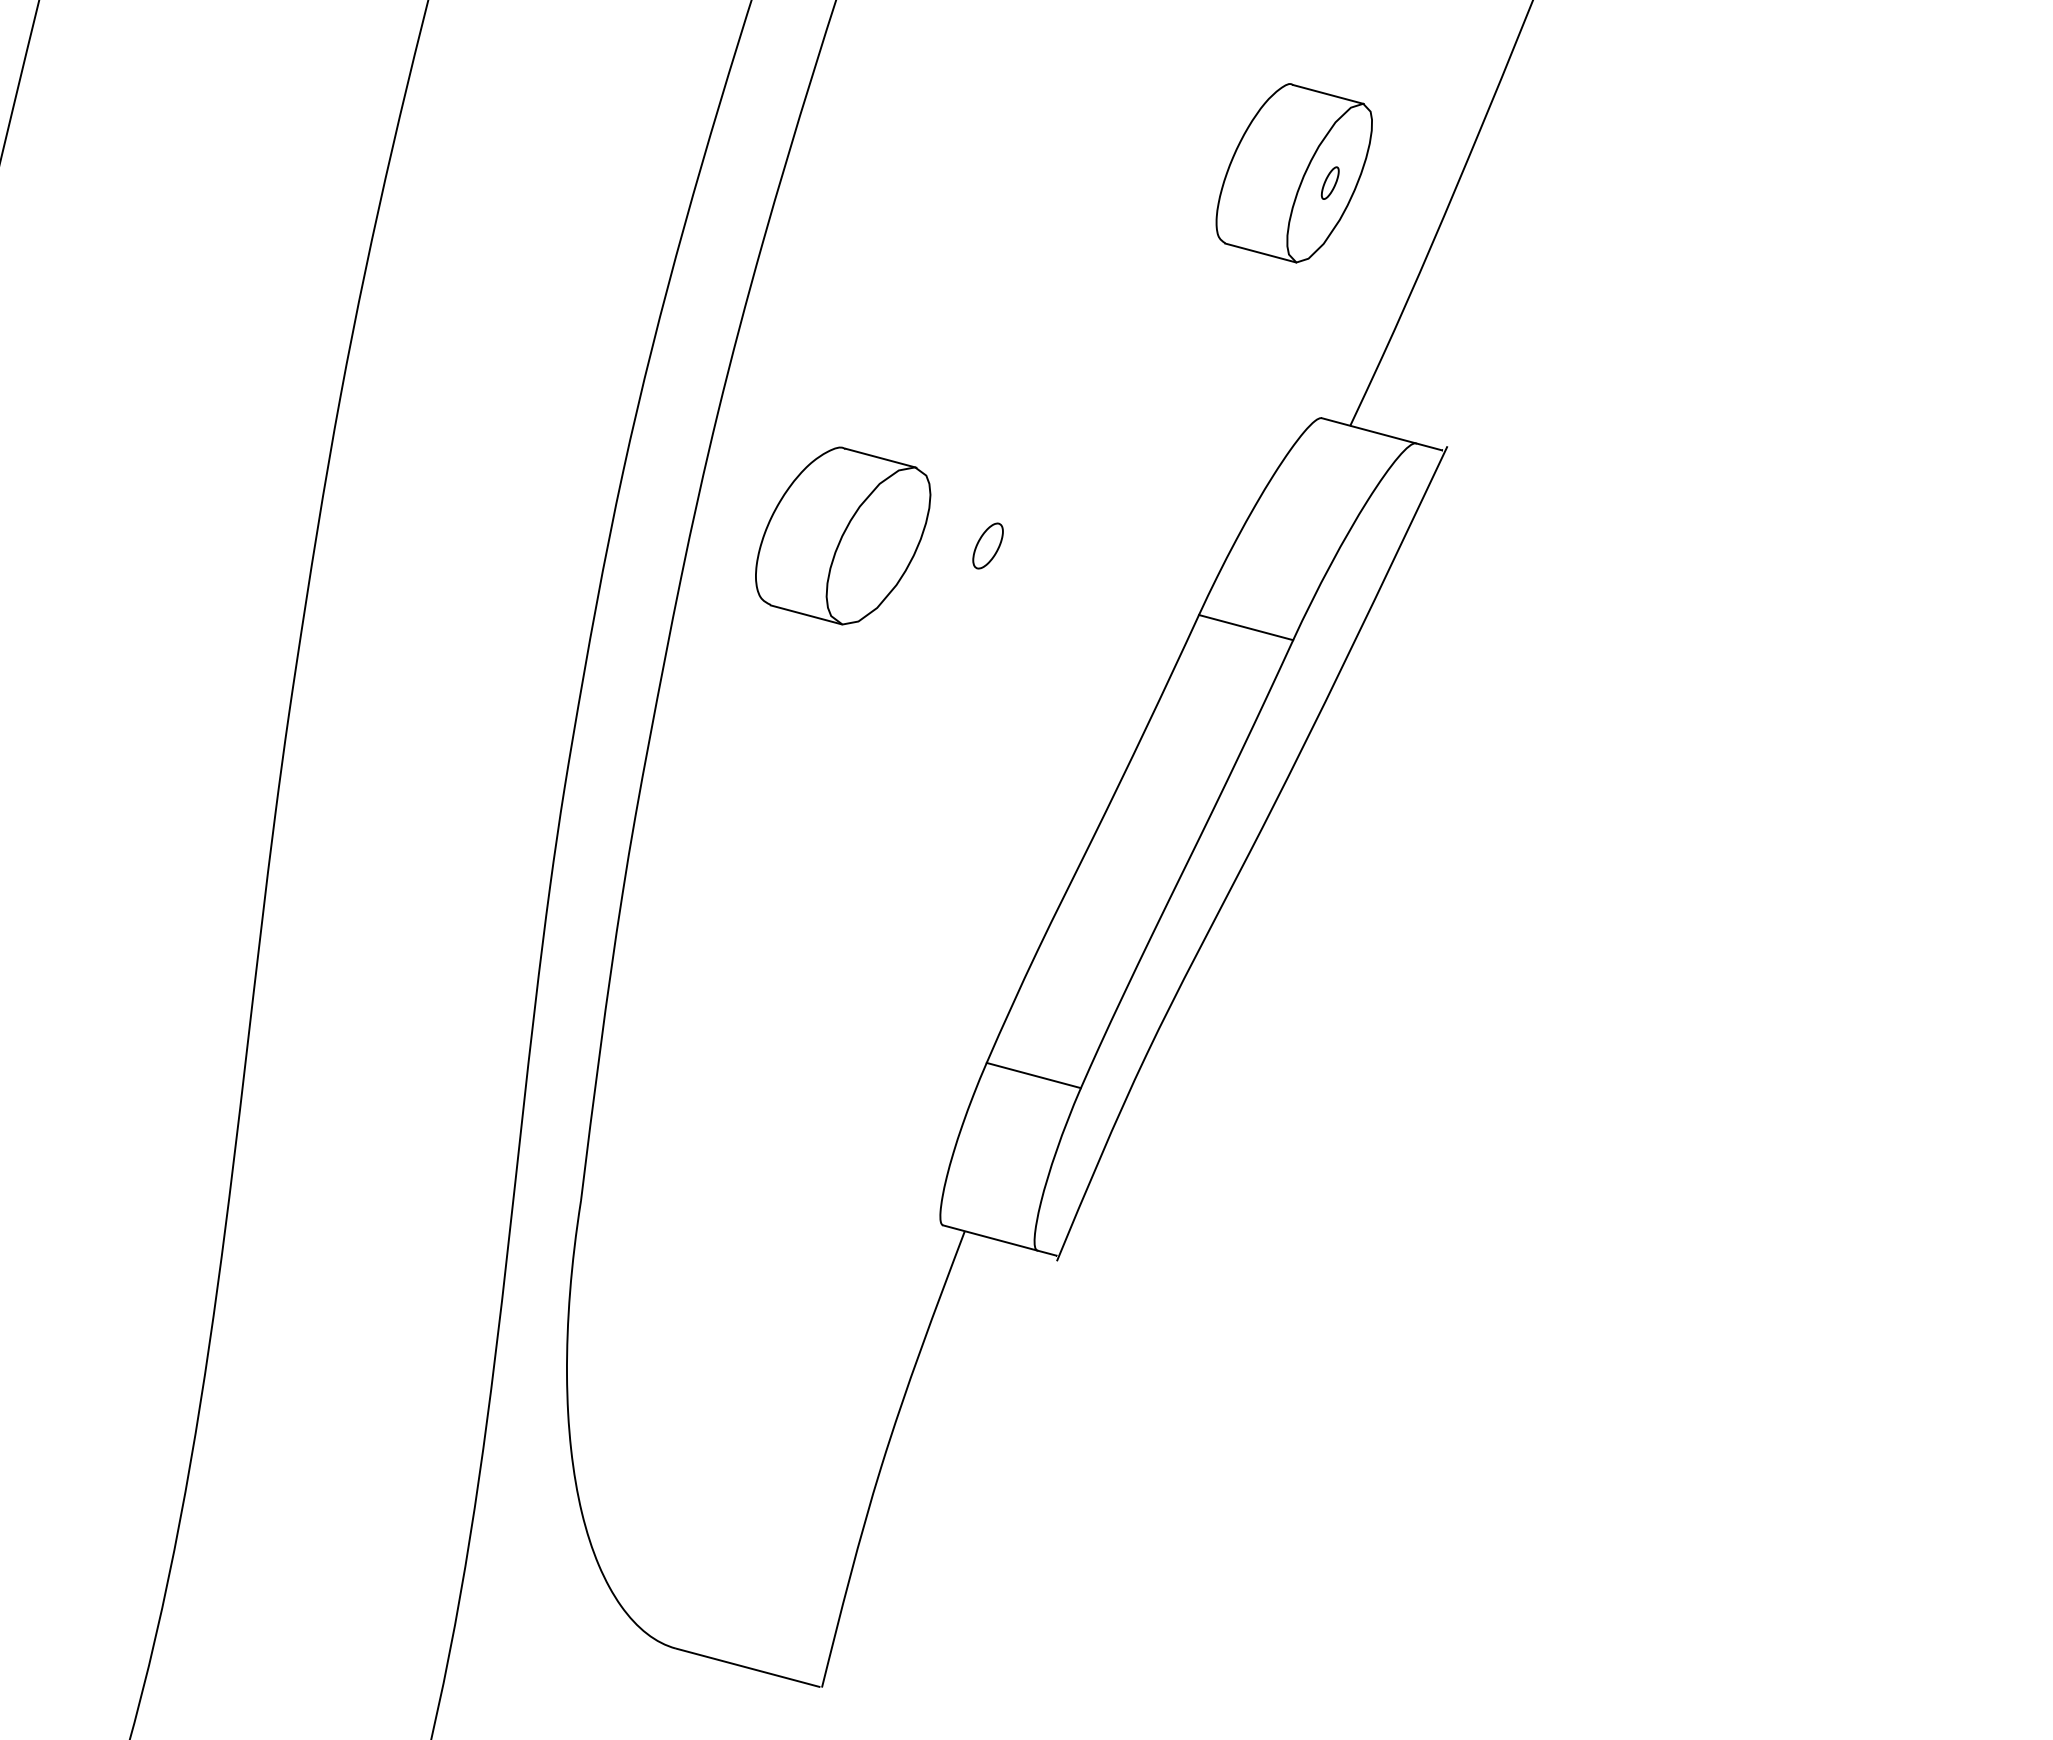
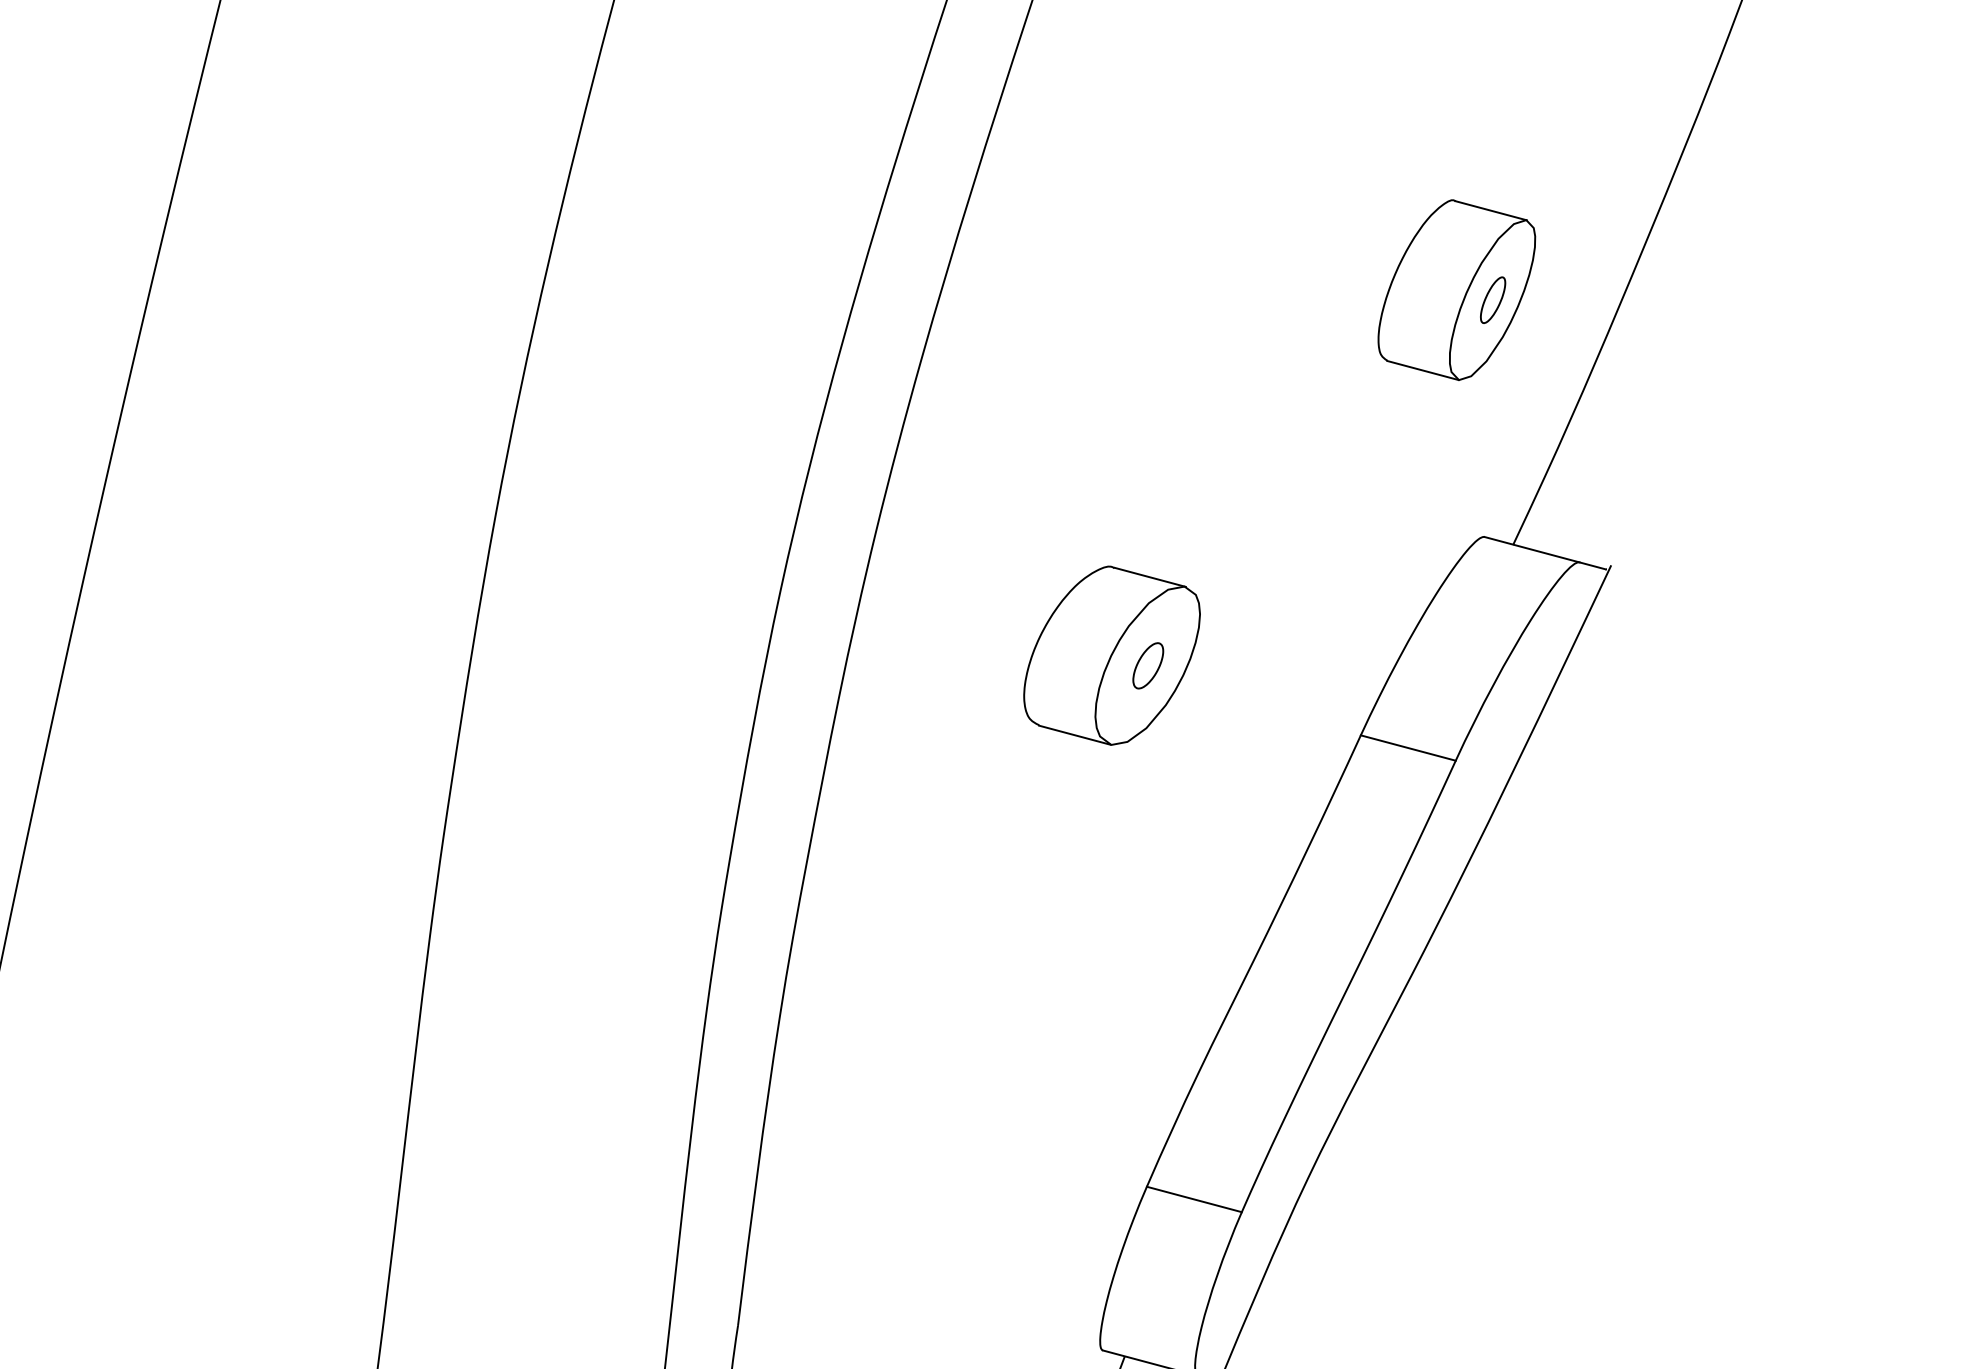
part: (1330, 182) -> (1493, 299), size x1.43
part: (843, 535) -> (1112, 655), moved

